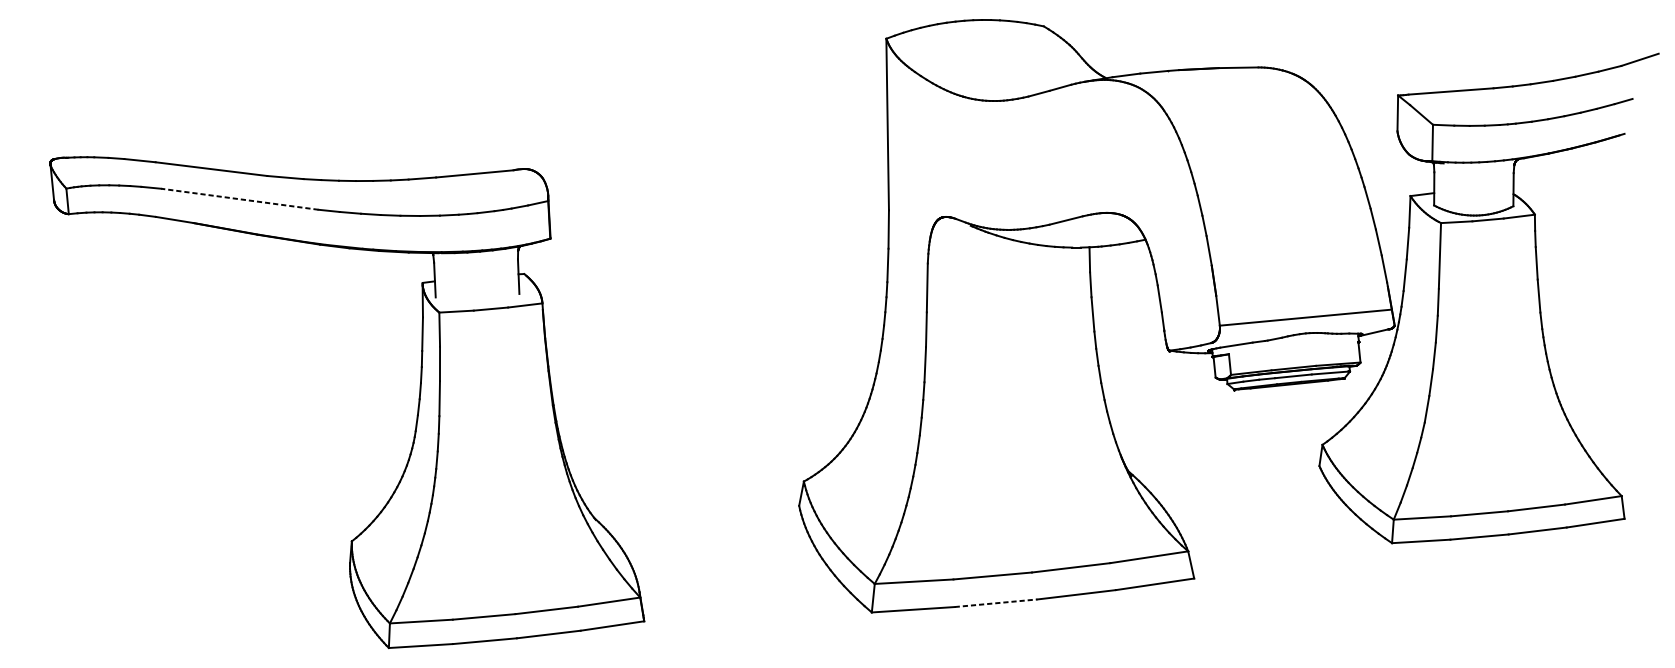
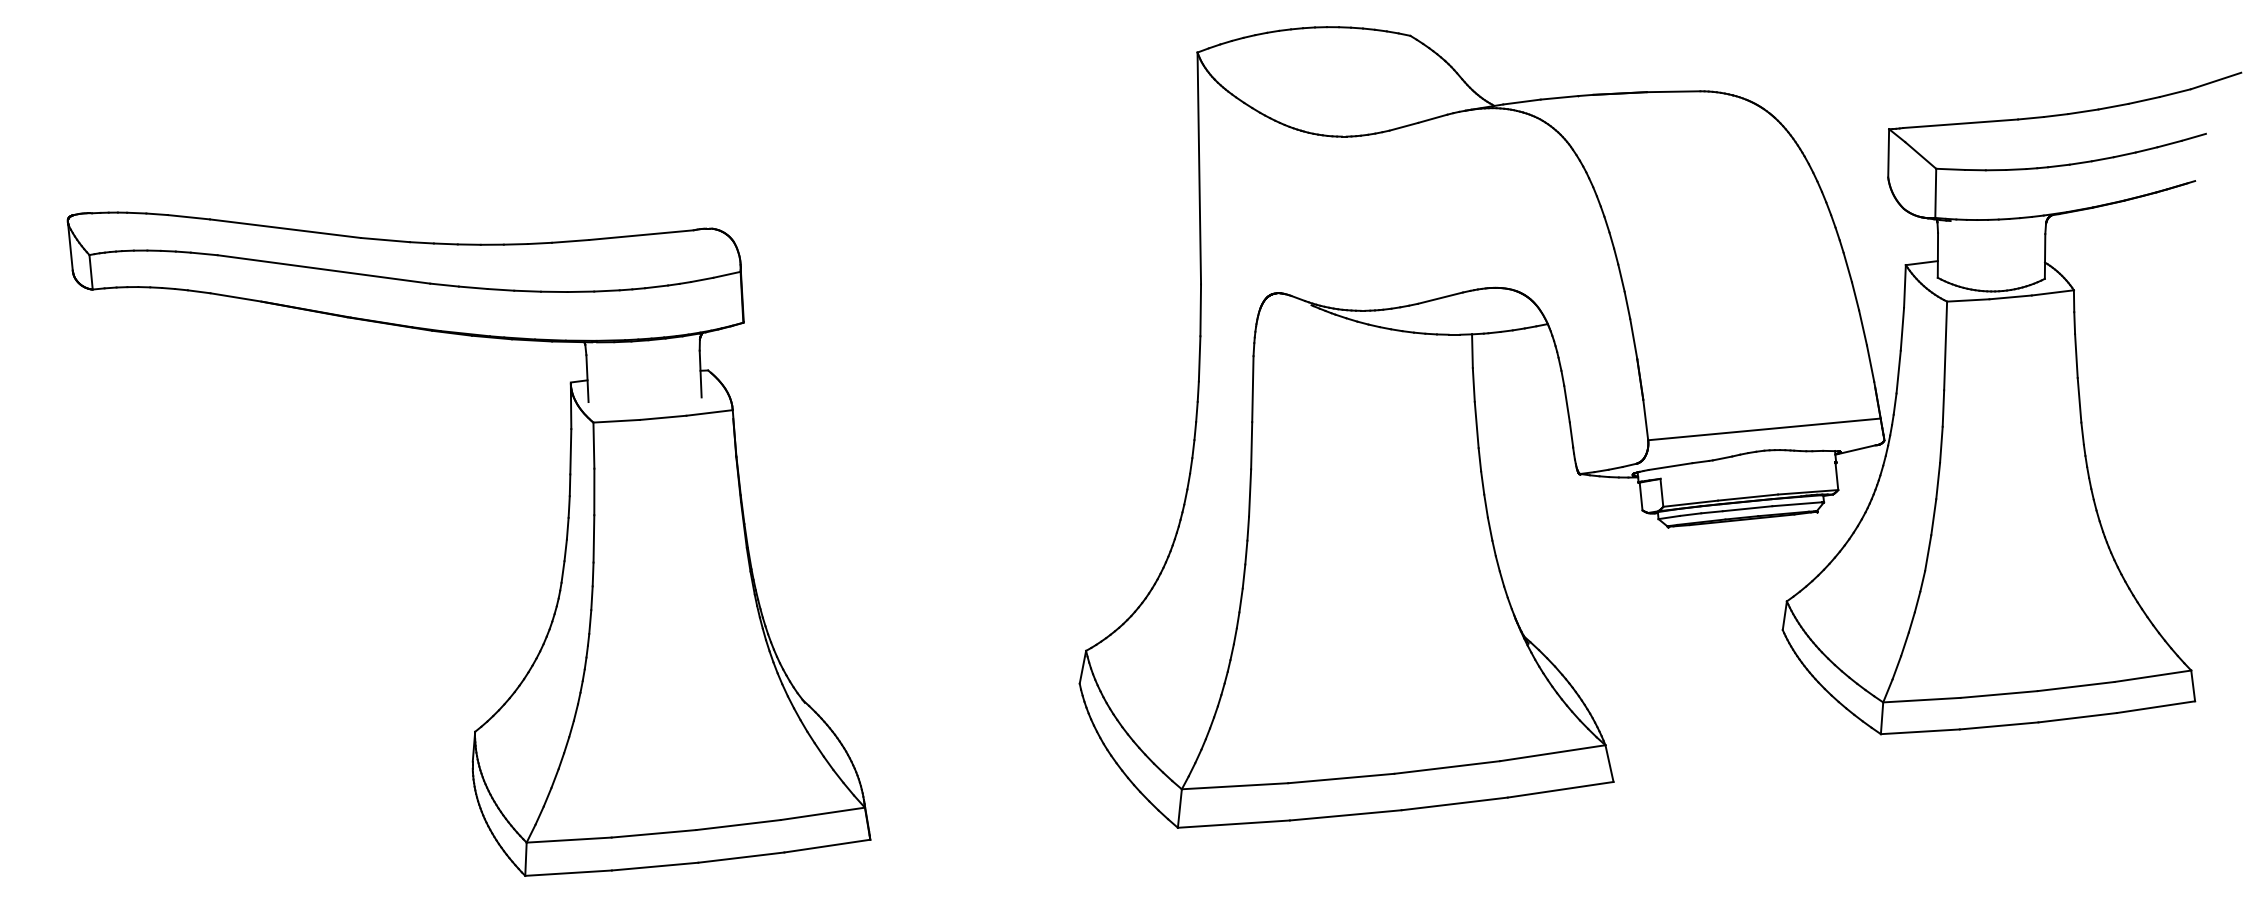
line: (239, 199) -> (323, 269), dashed -> solid
line: (996, 603) -> (1346, 815), dashed -> solid

